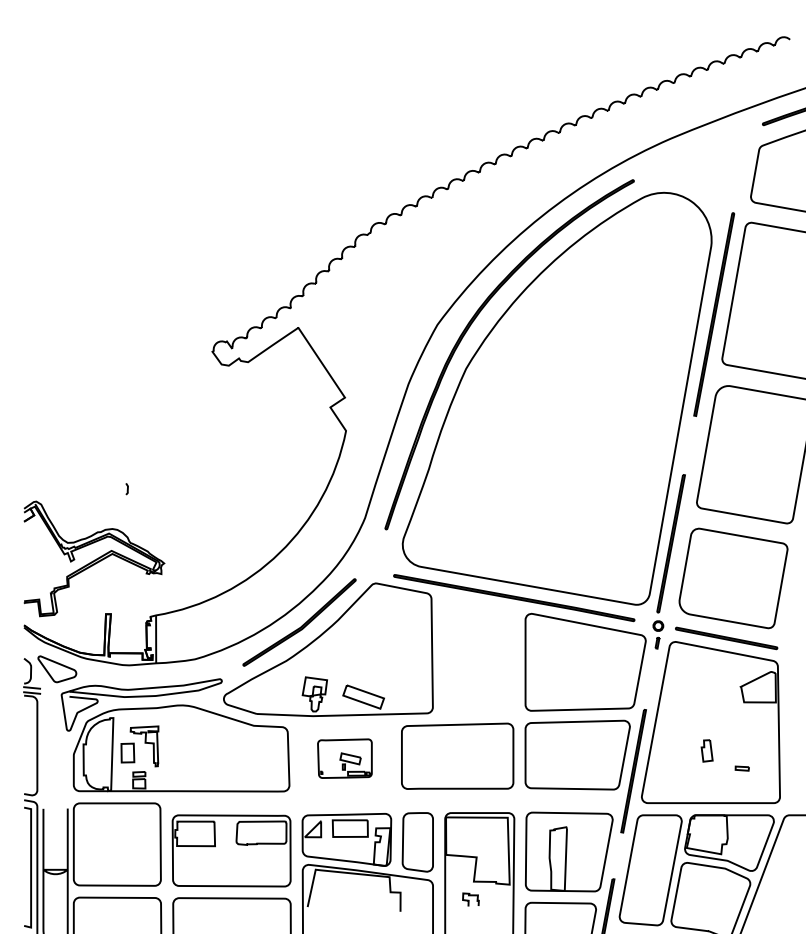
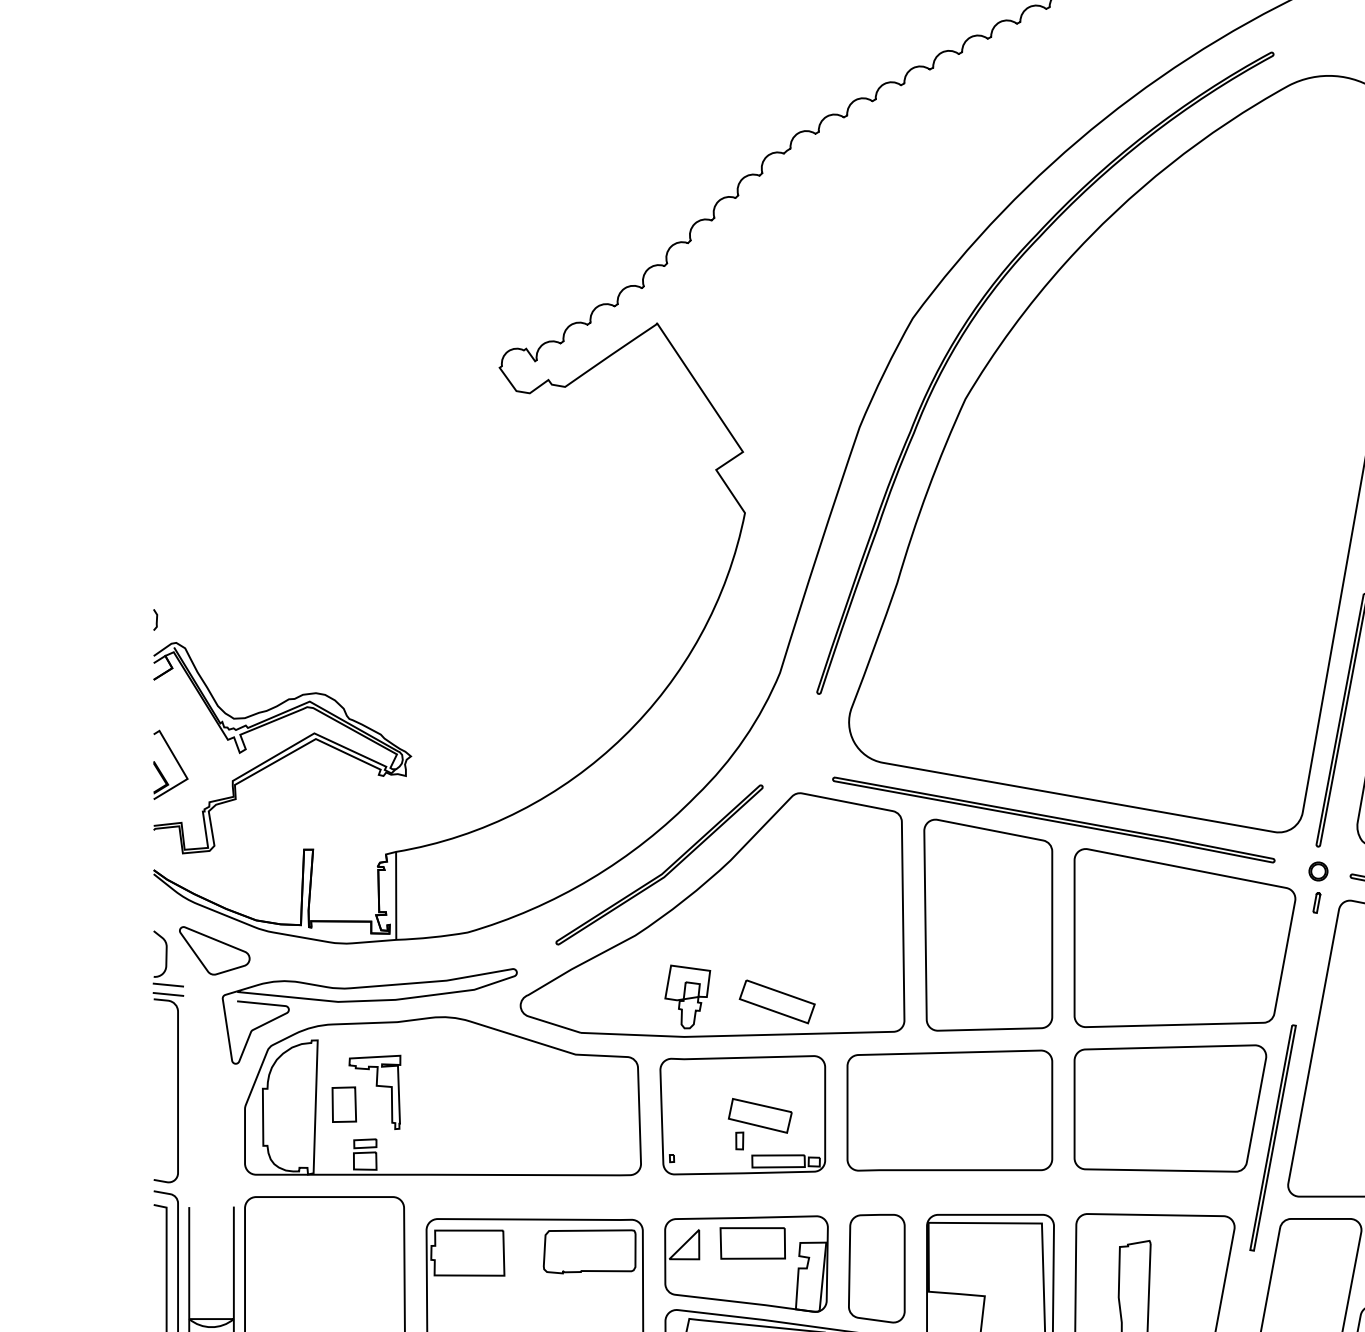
line: (127, 489) -> (156, 620), moved
part: (33, 567) -> (170, 763), added
part: (478, 655) -> (988, 925), added
part: (344, 758) -> (742, 1114), size x1.67

